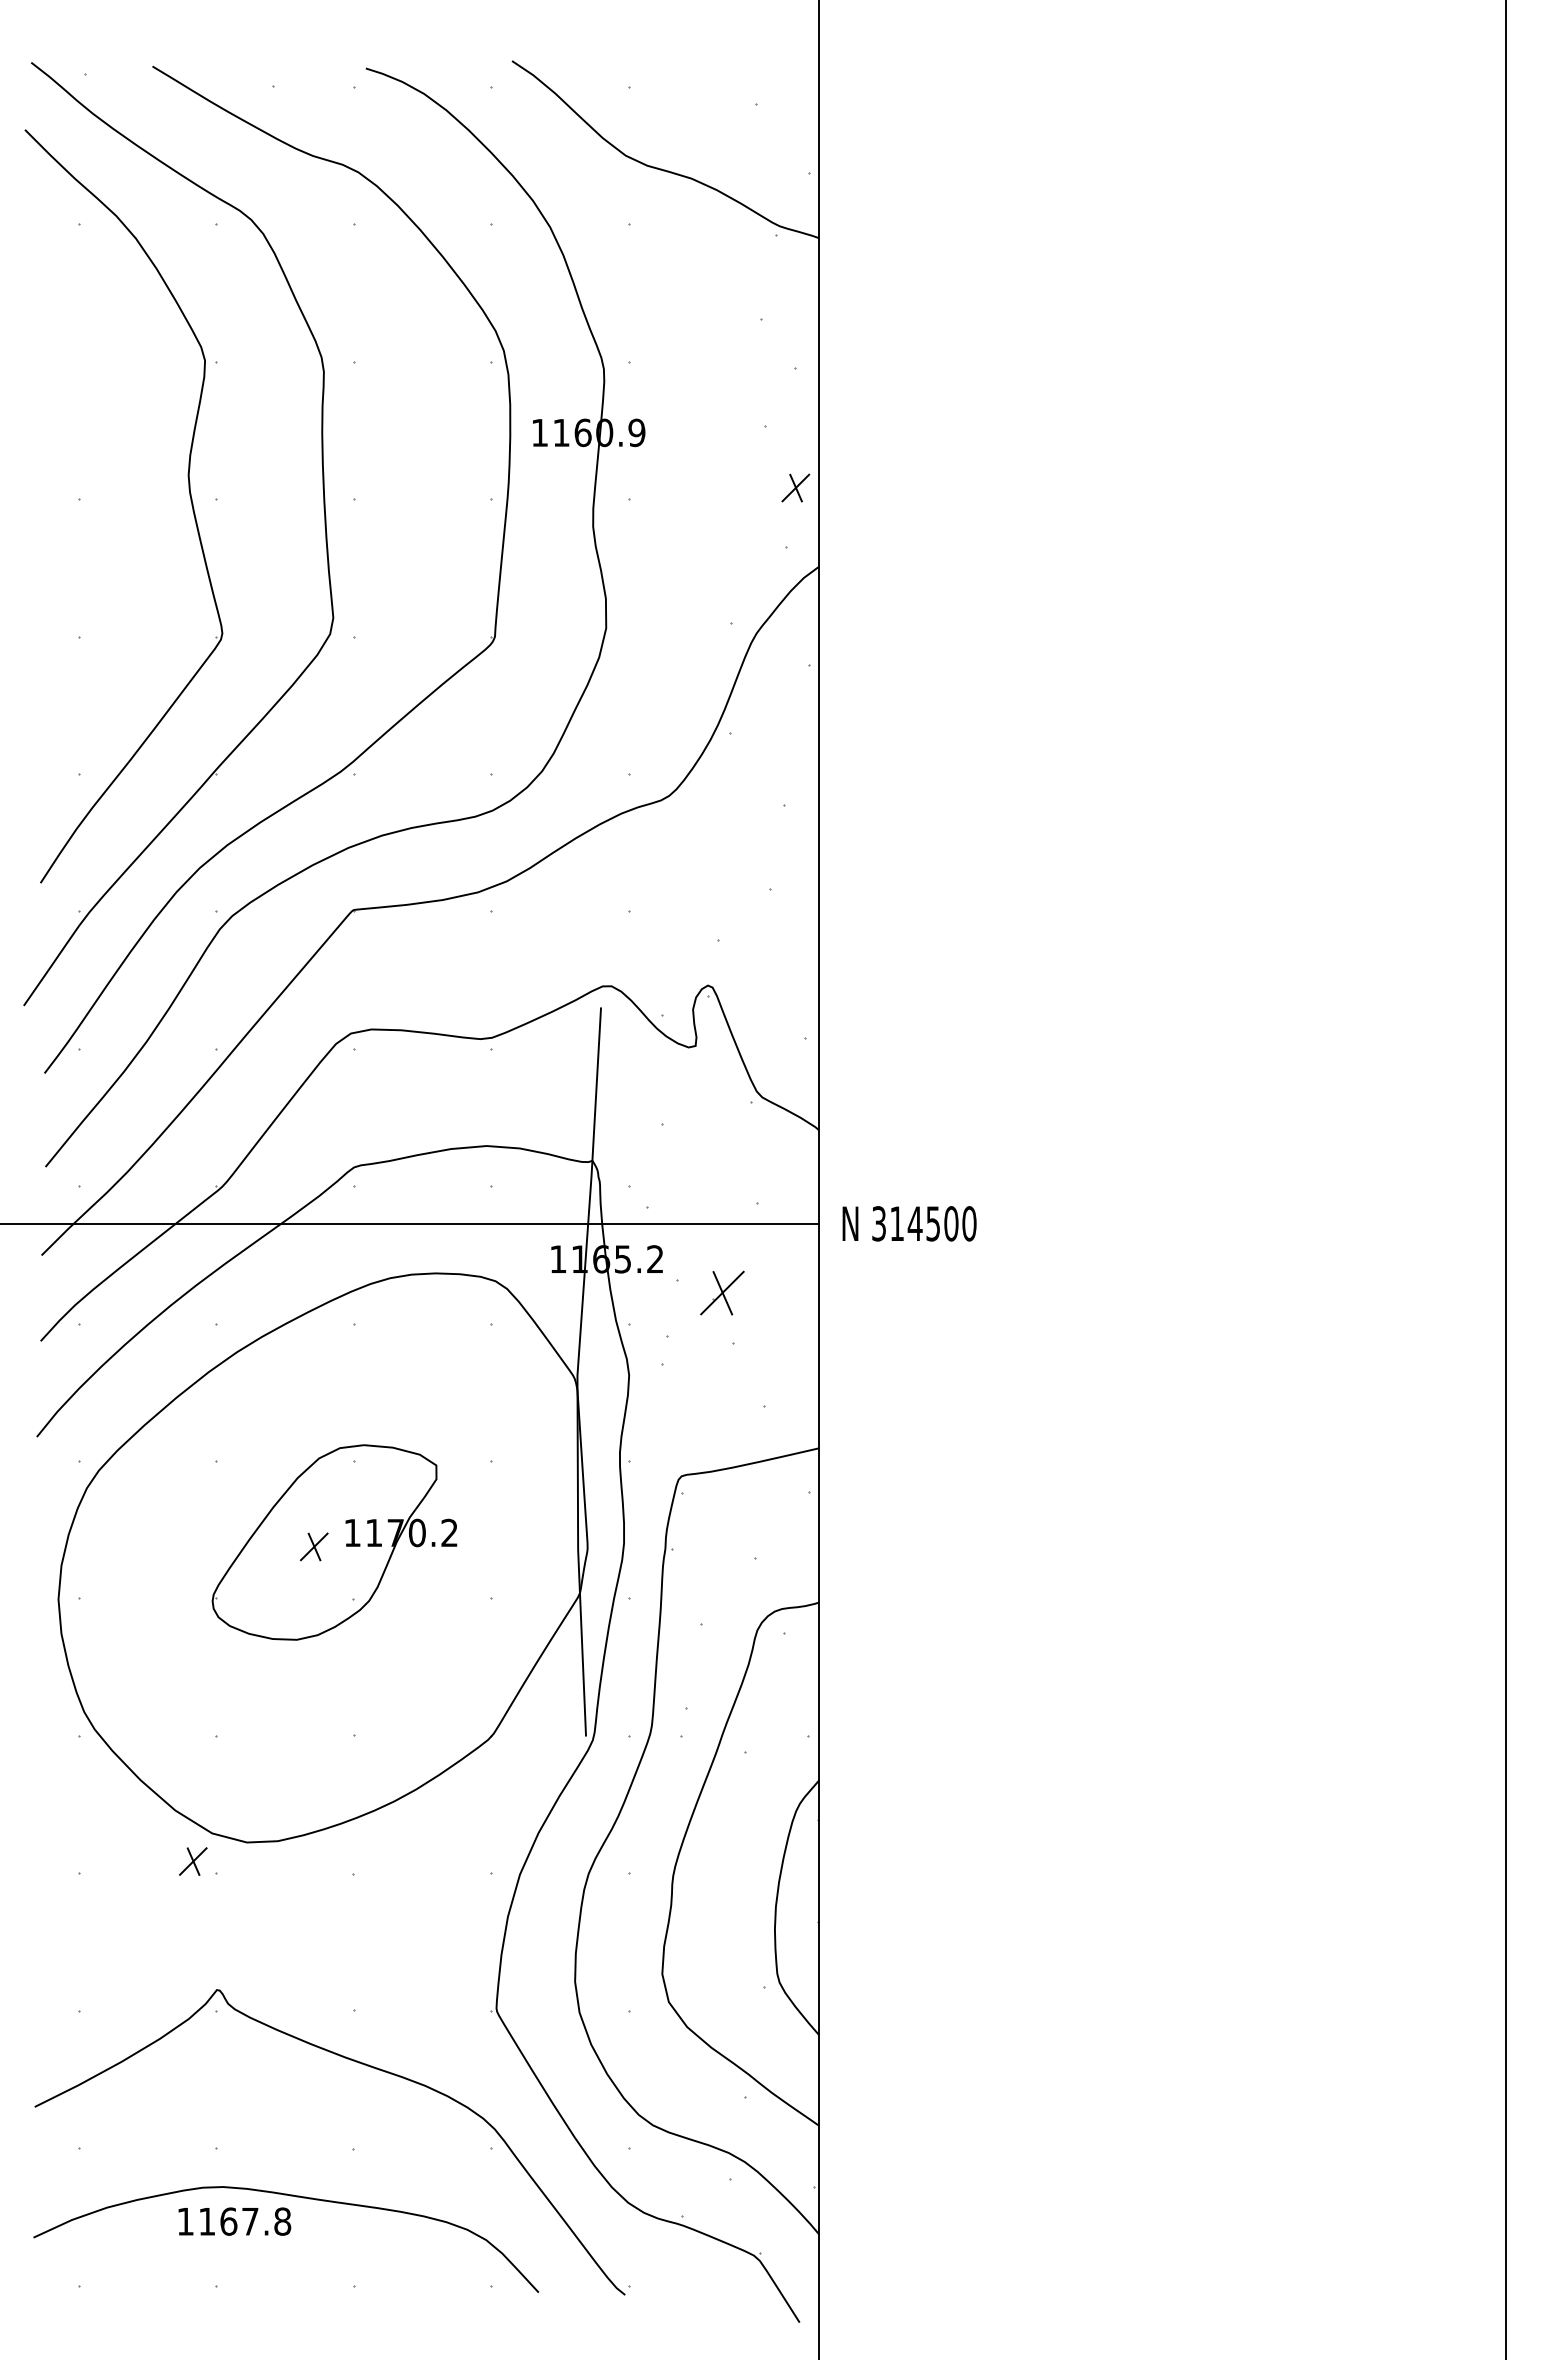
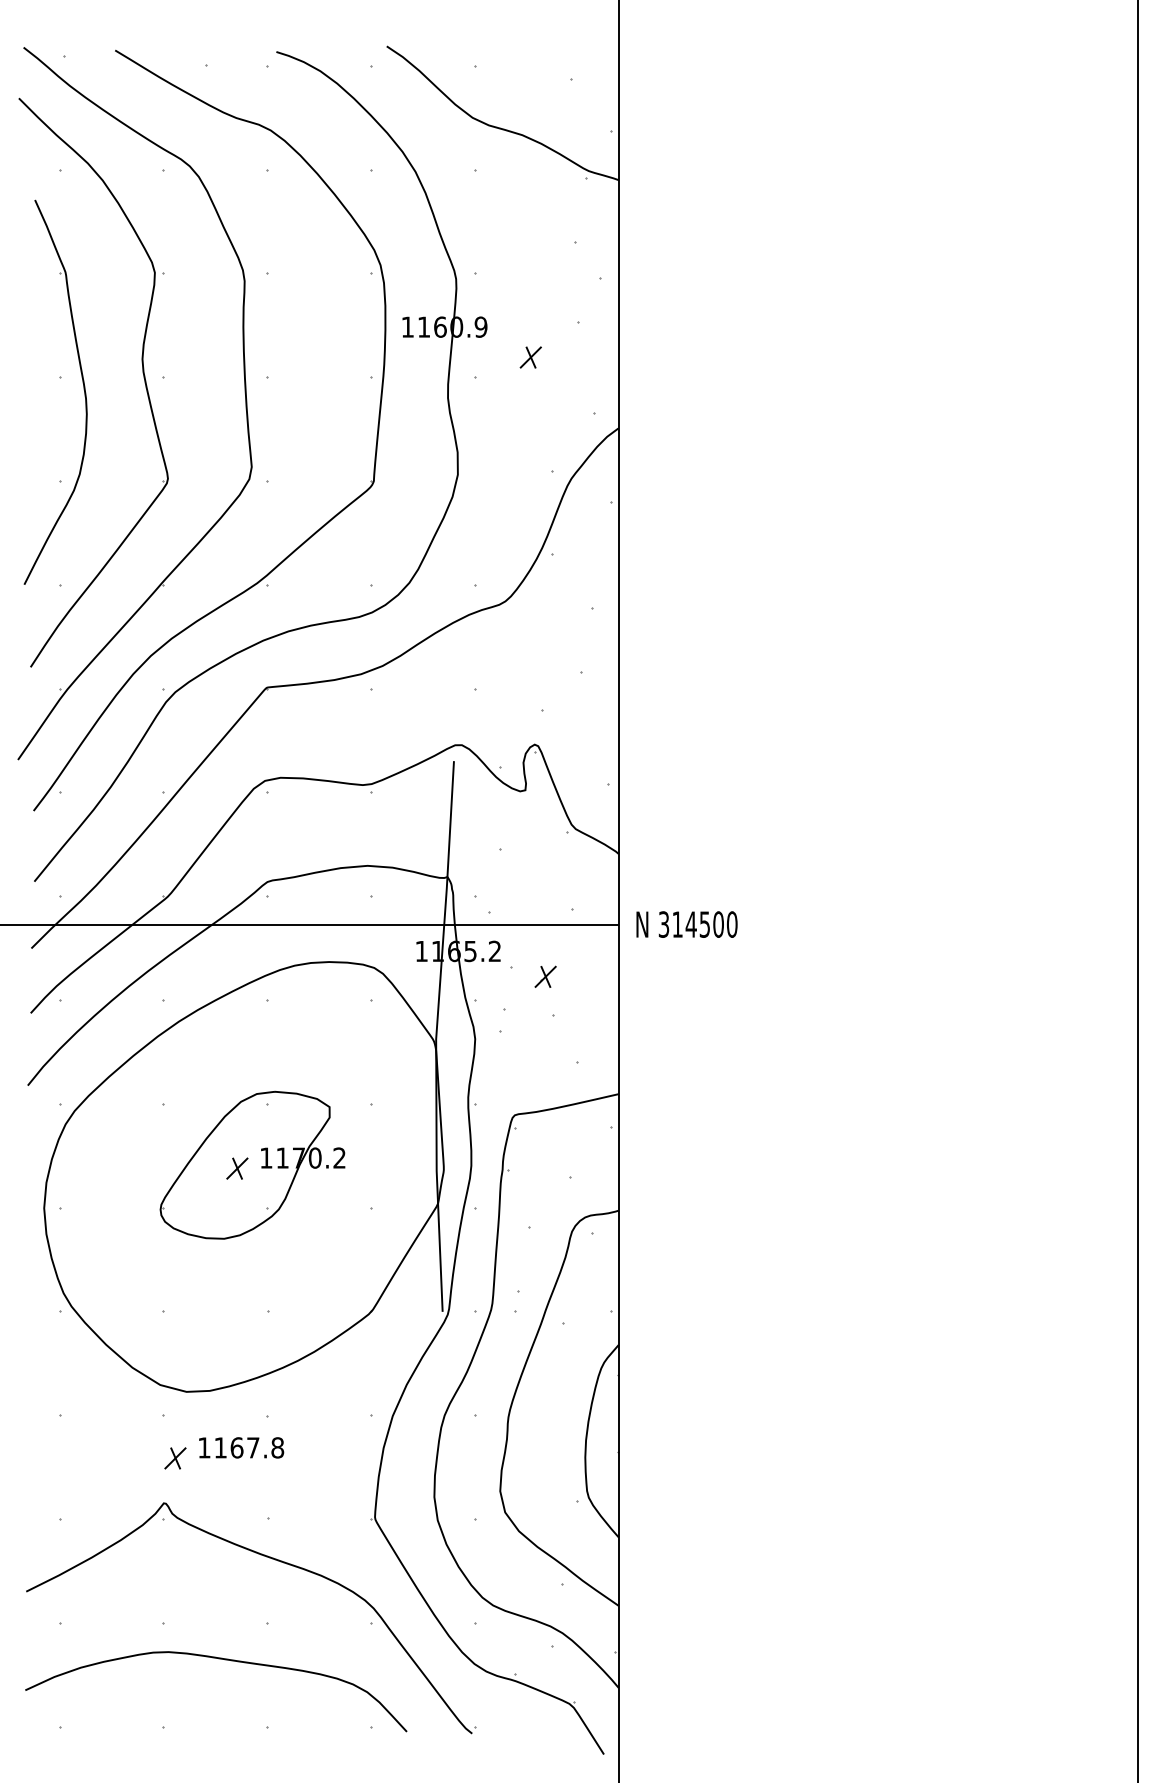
part: (795, 487) -> (530, 357), moved
part: (110, 512) -> (83, 387), added
part: (722, 1292) -> (545, 976), size x0.62
part: (193, 1861) -> (175, 1458), moved
text: (234, 2221) -> (241, 1447), moved

